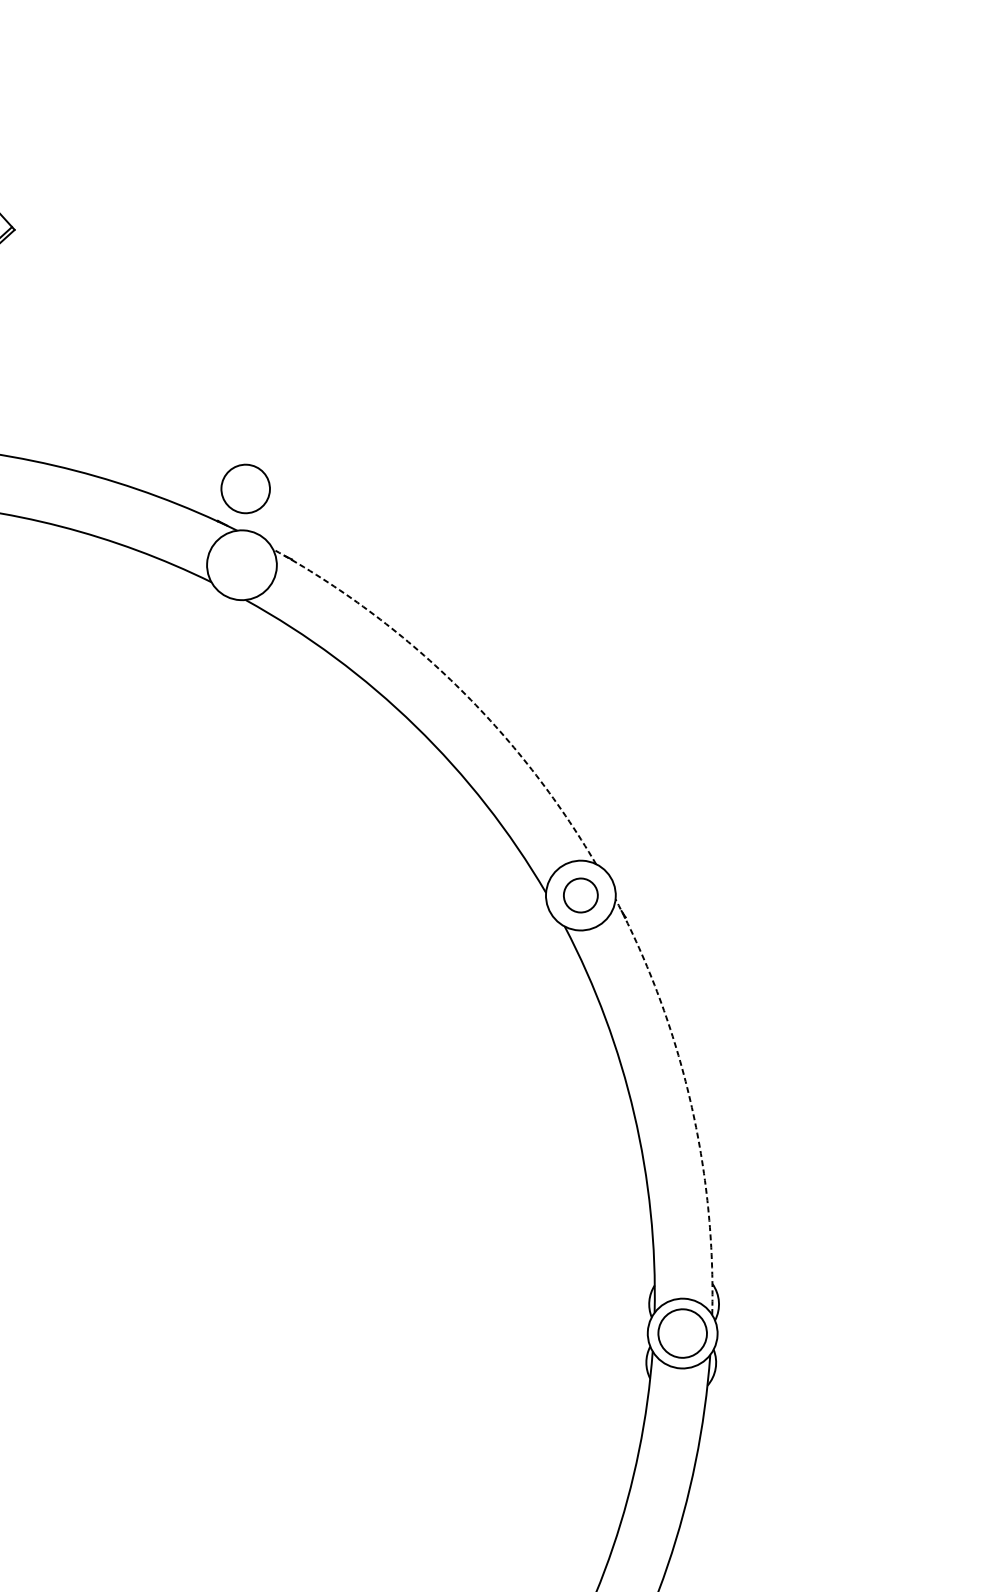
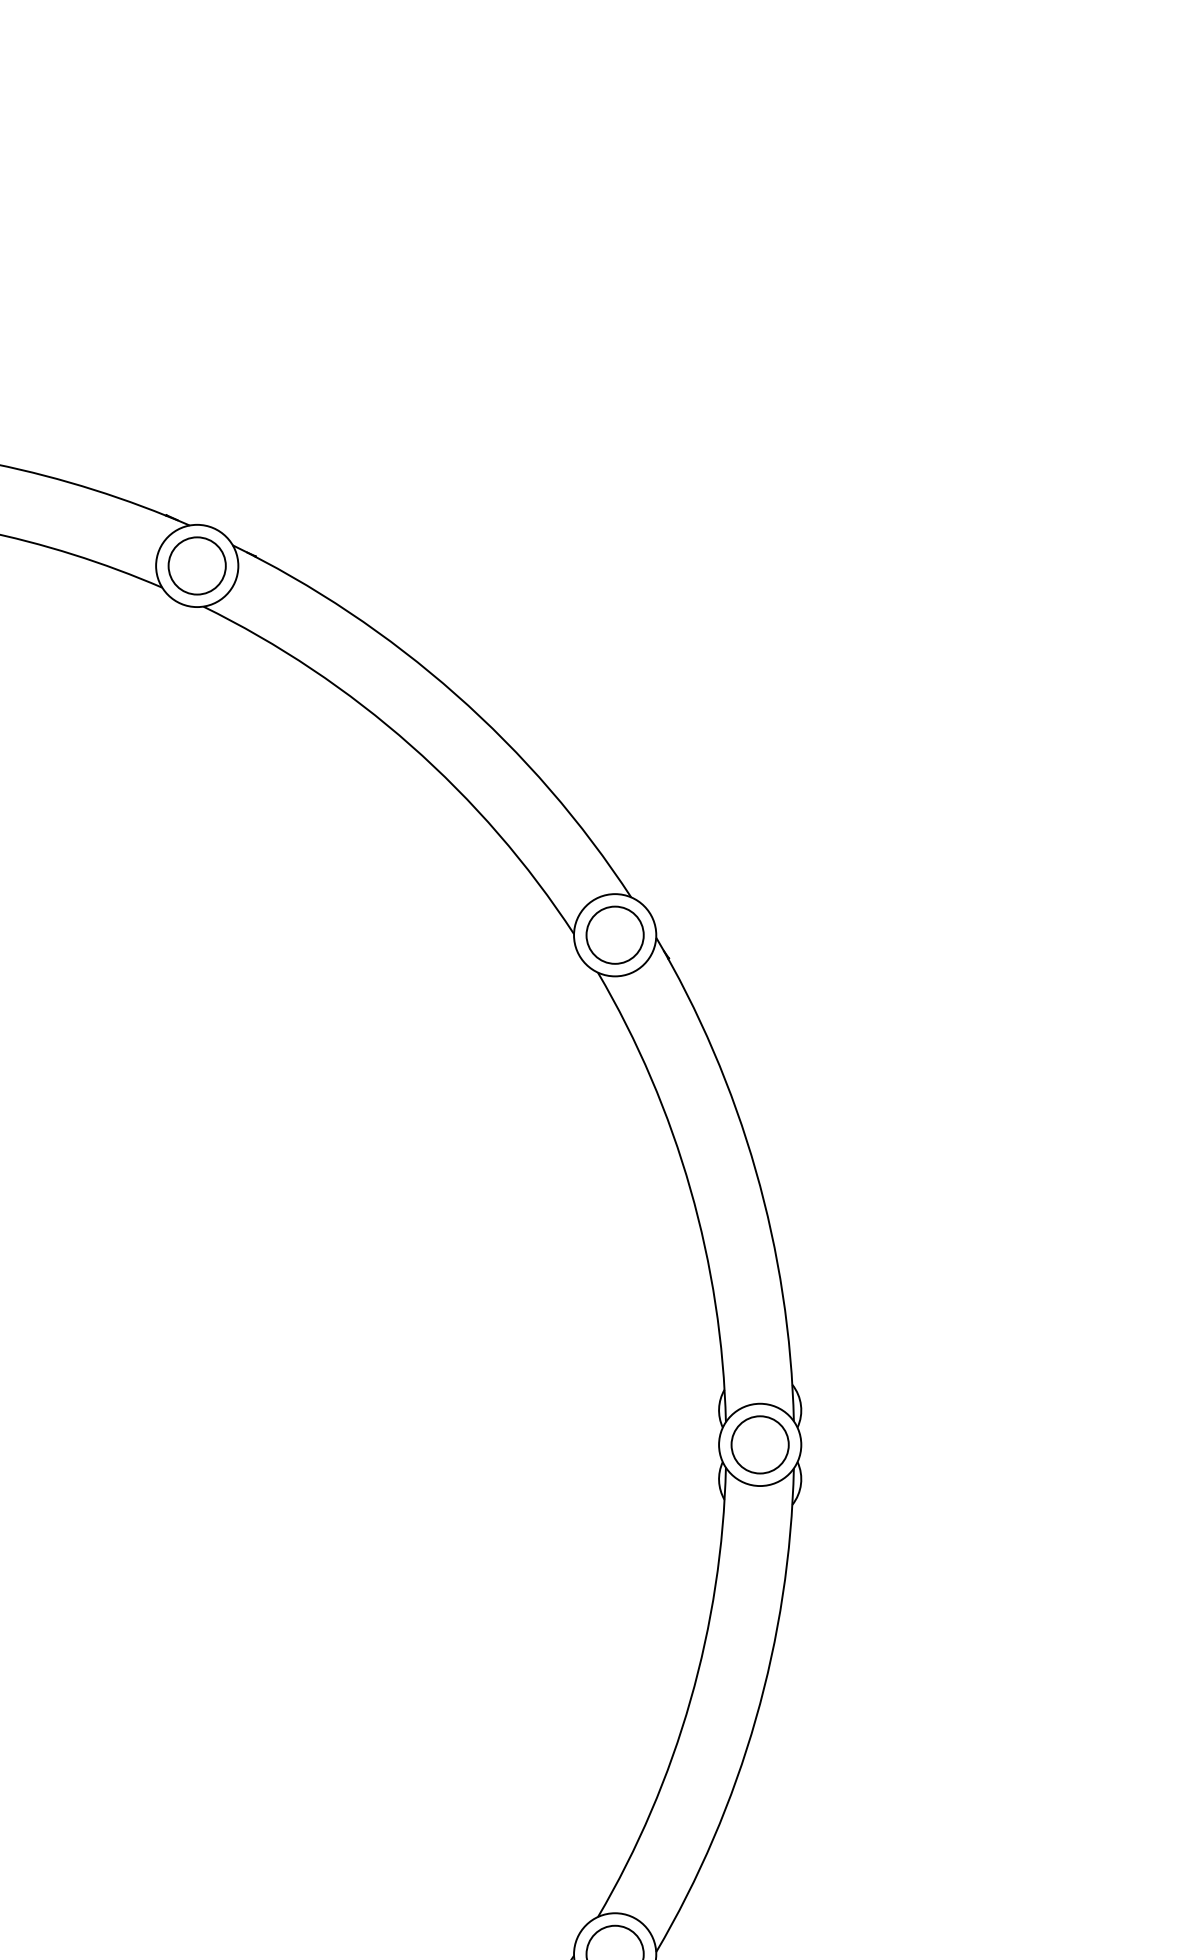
circle: (245, 488) -> (196, 565), moved
arc: (455, 684) -> (455, 694), dashed -> solid
circle: (580, 894) -> (614, 934), size x1.43
arc: (690, 1100) -> (755, 1170), dashed -> solid

